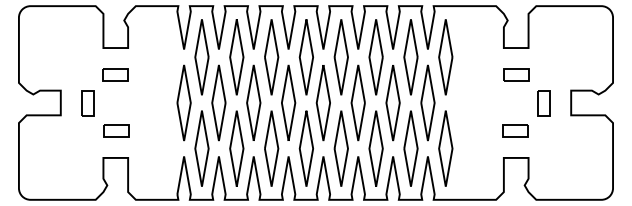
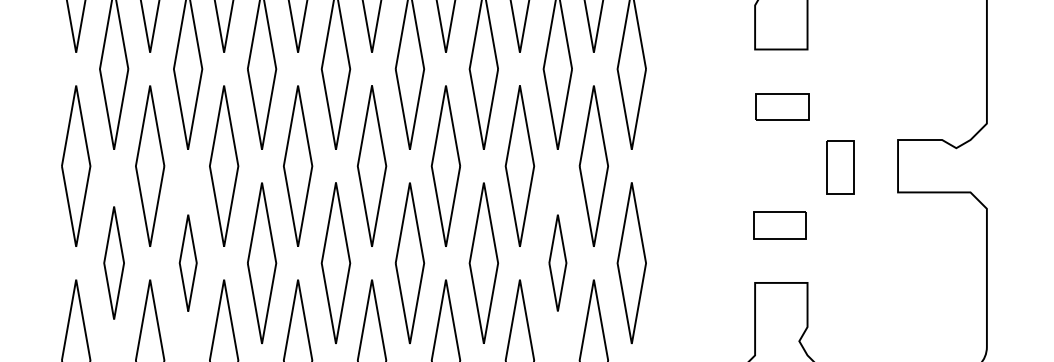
part: (201, 148) -> (113, 262), size x0.7
part: (236, 148) -> (187, 262), size x0.6
part: (410, 148) -> (556, 262), size x0.6

